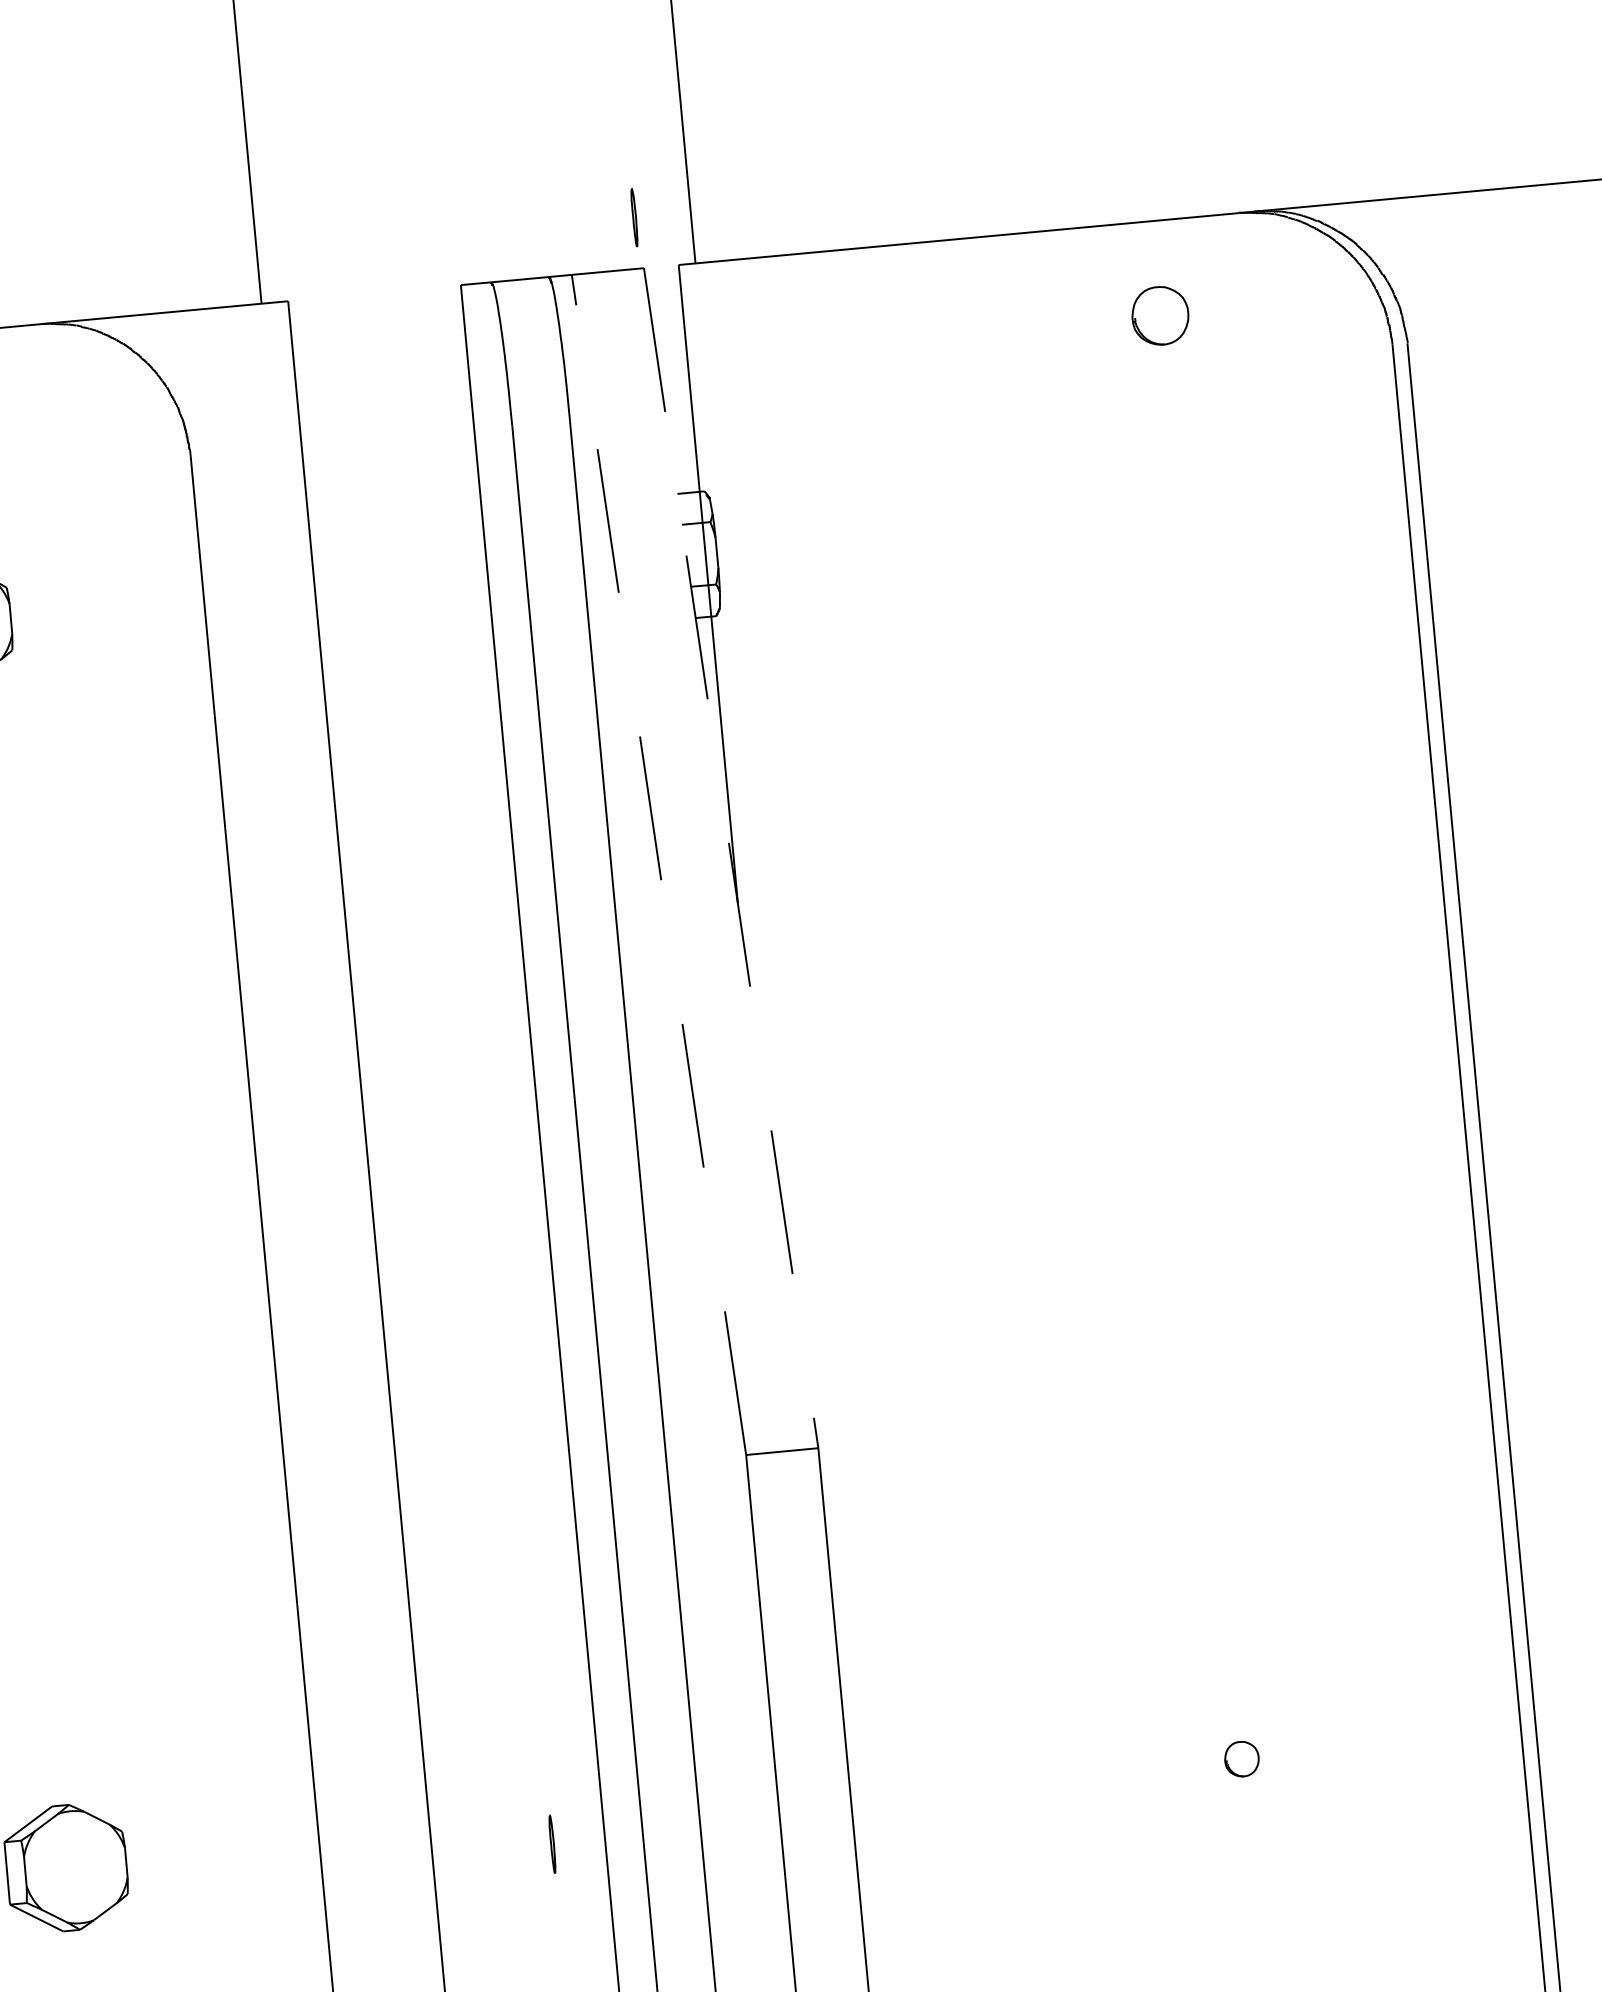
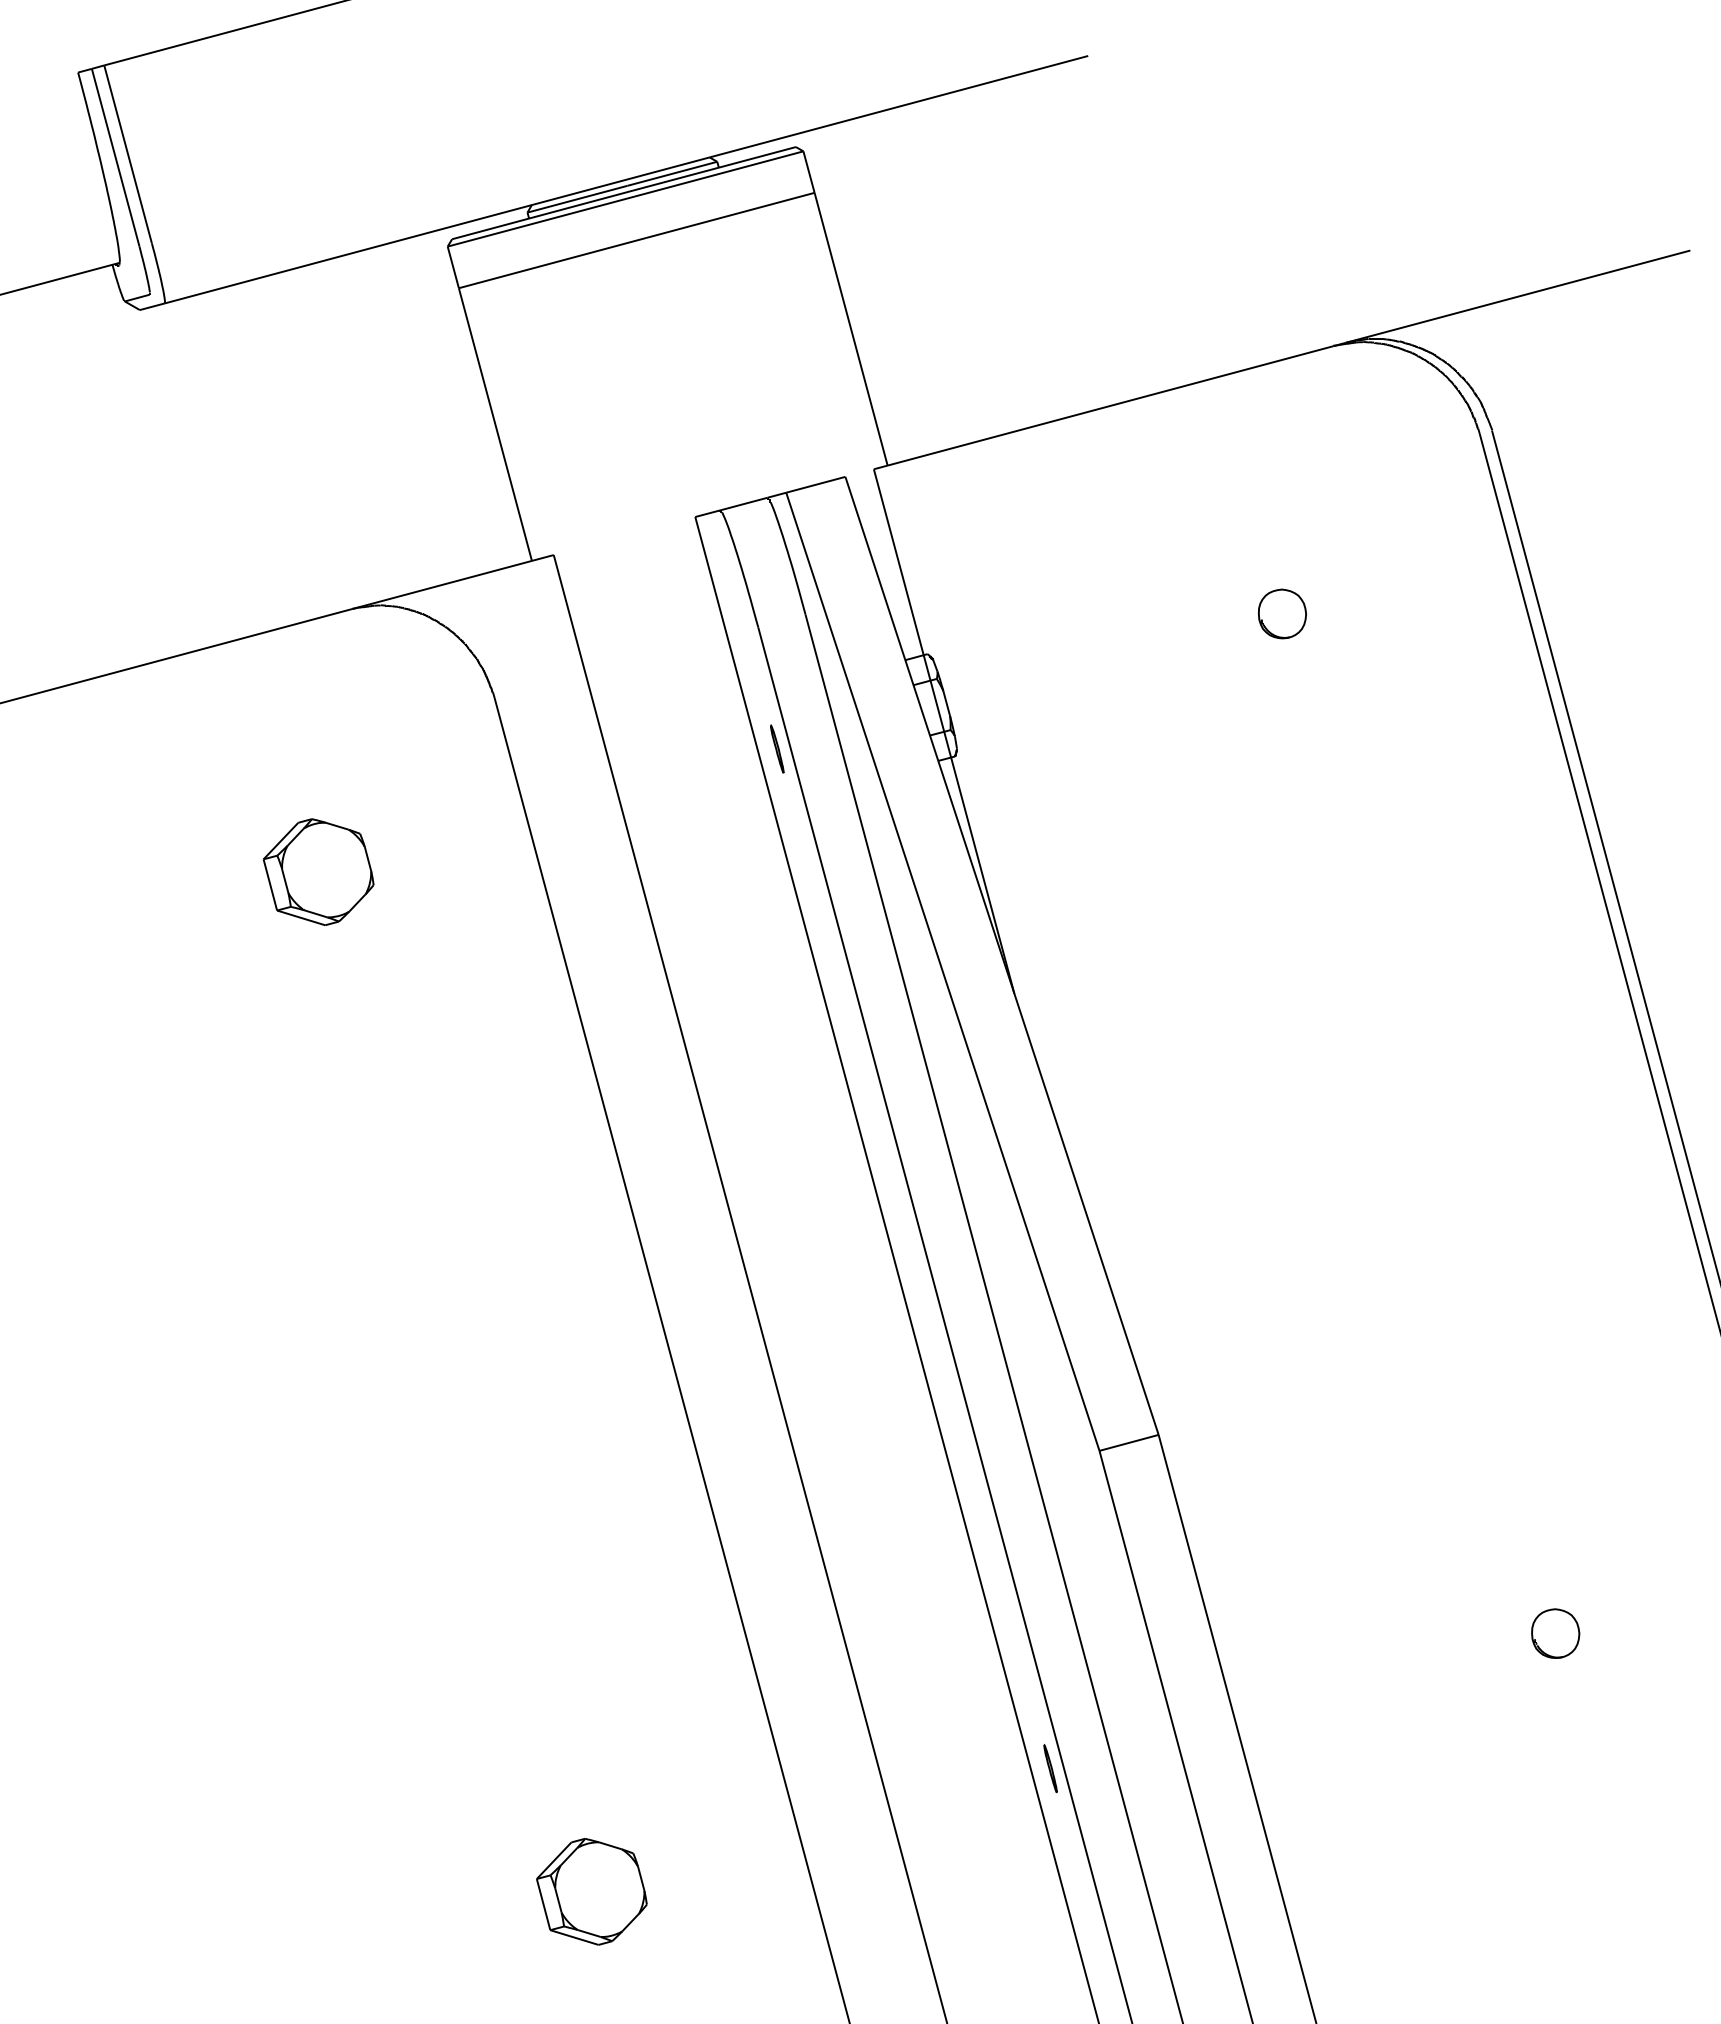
part: (634, 216) -> (777, 748), moved
part: (1160, 315) -> (1282, 613), moved
line: (731, 857) -> (1002, 955), dashed -> solid
line: (658, 864) -> (942, 971), dashed -> solid
part: (1241, 1758) -> (1555, 1633), size x1.67
part: (552, 1844) -> (1050, 1768), moved

